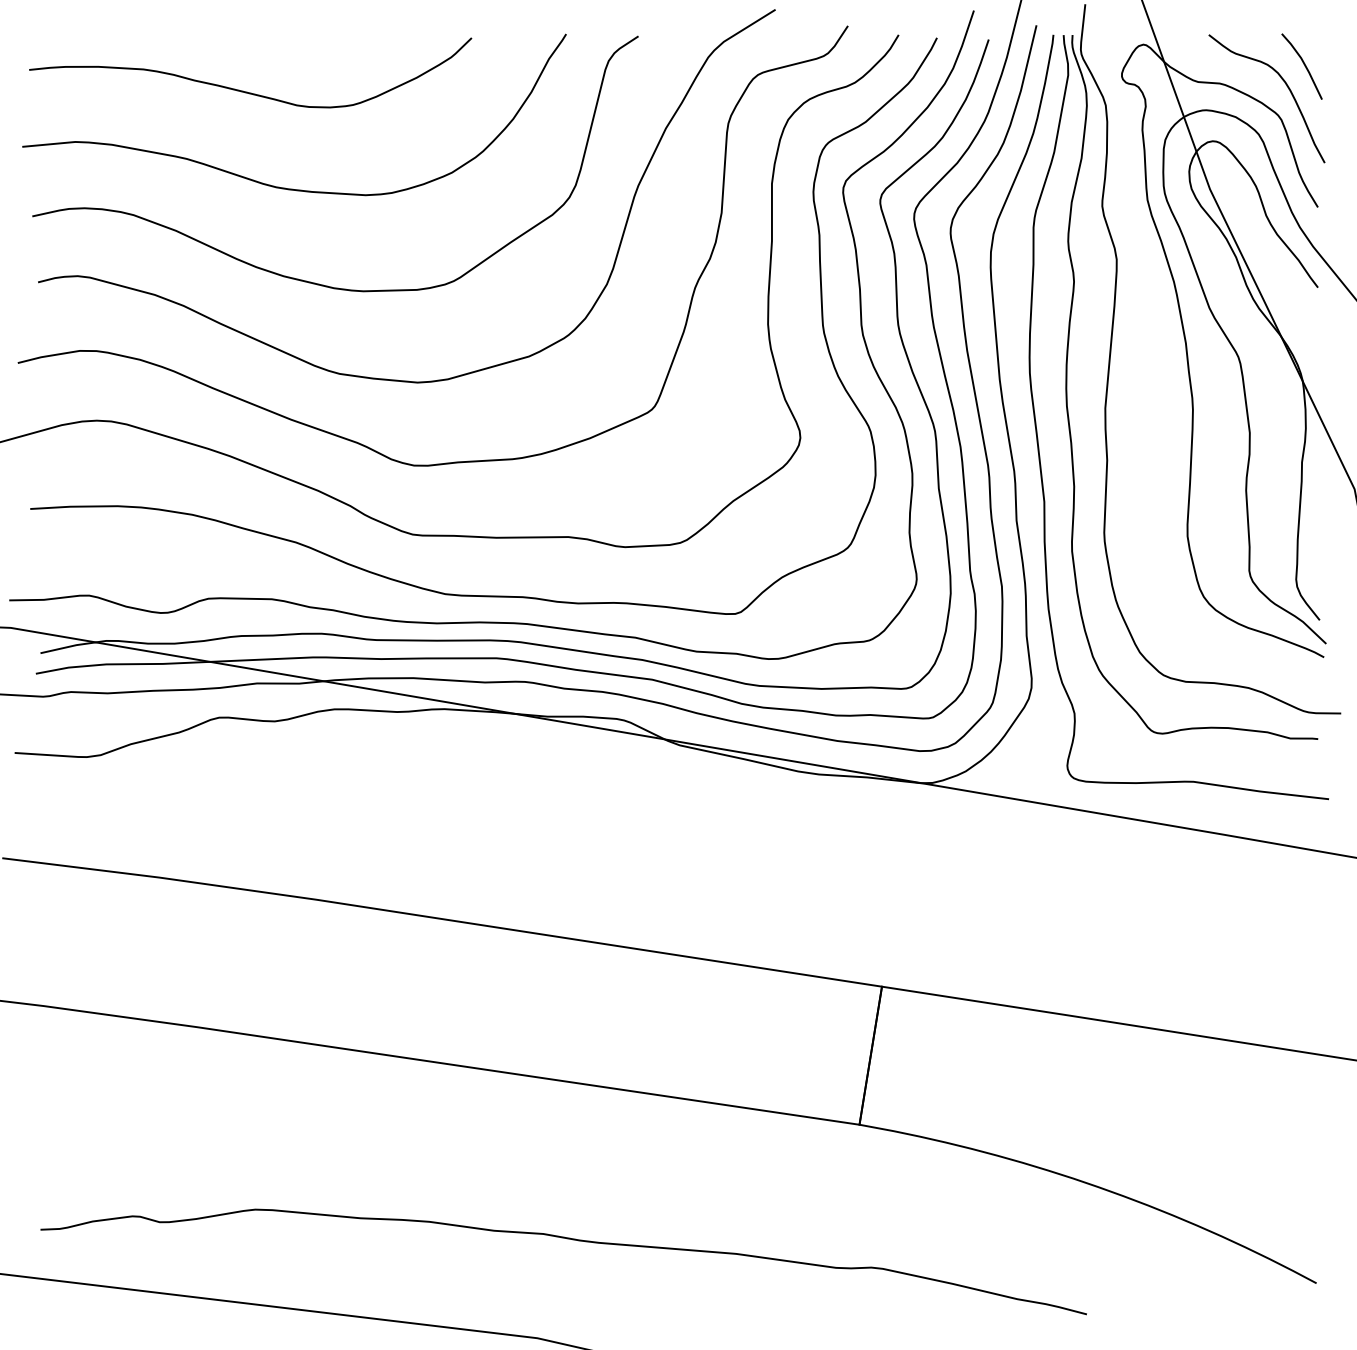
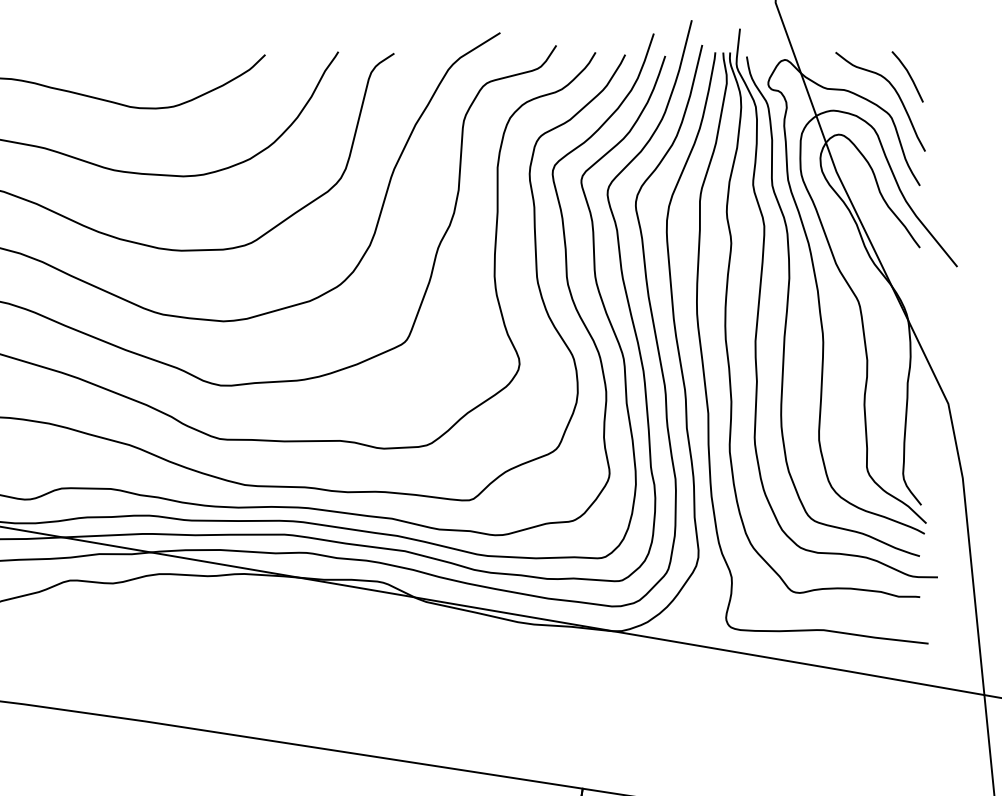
curve: (1148, 353) -> (788, 298), added

